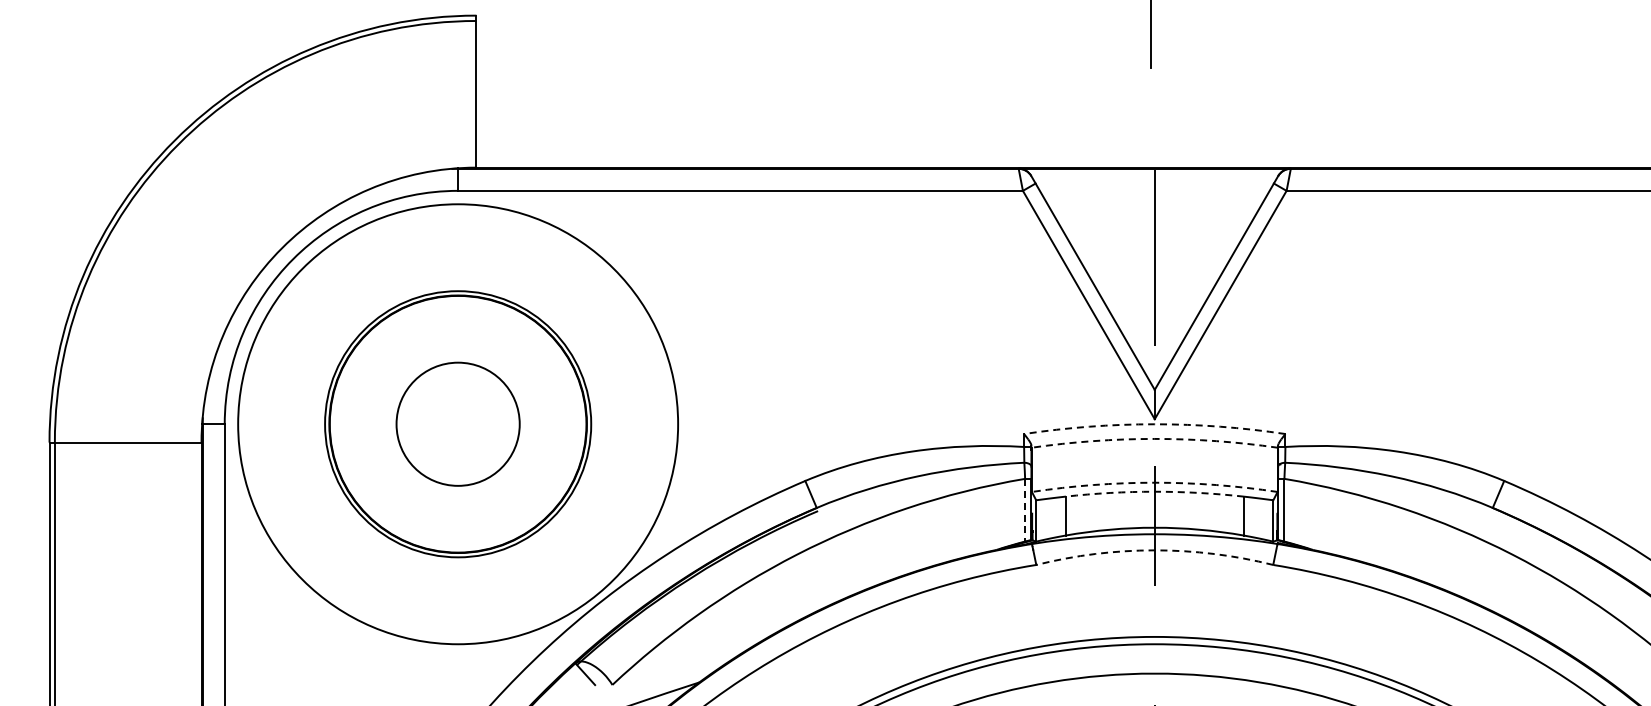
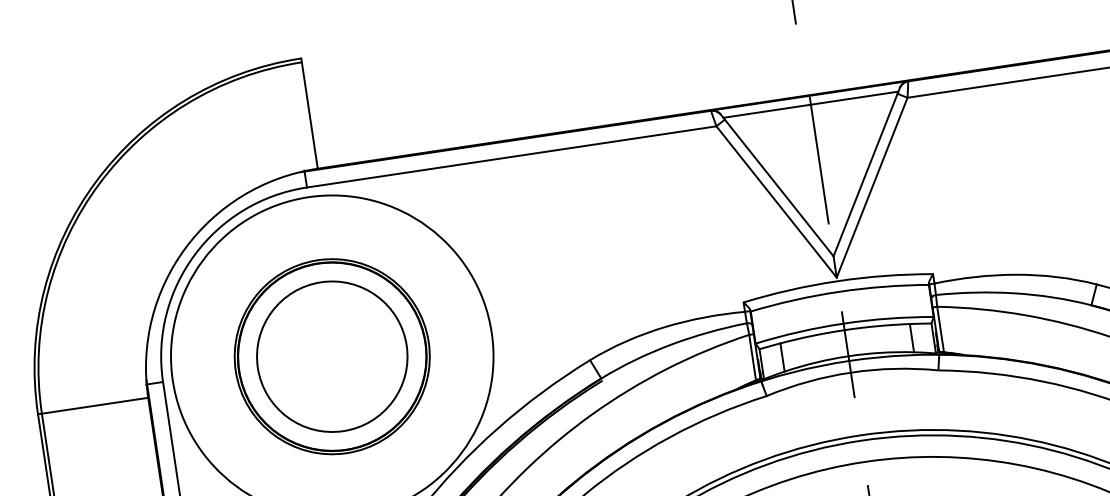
line: (1154, 180) -> (810, 104), added
circle: (457, 423) -> (331, 356), size x1.67
arc: (1154, 424) -> (837, 281), dashed -> solid
arc: (1154, 438) -> (838, 291), dashed -> solid
arc: (1154, 482) -> (843, 323), dashed -> solid
arc: (1154, 491) -> (844, 330), dashed -> solid
line: (1025, 510) -> (752, 357), dashed -> solid
arc: (1154, 550) -> (850, 372), dashed -> solid

